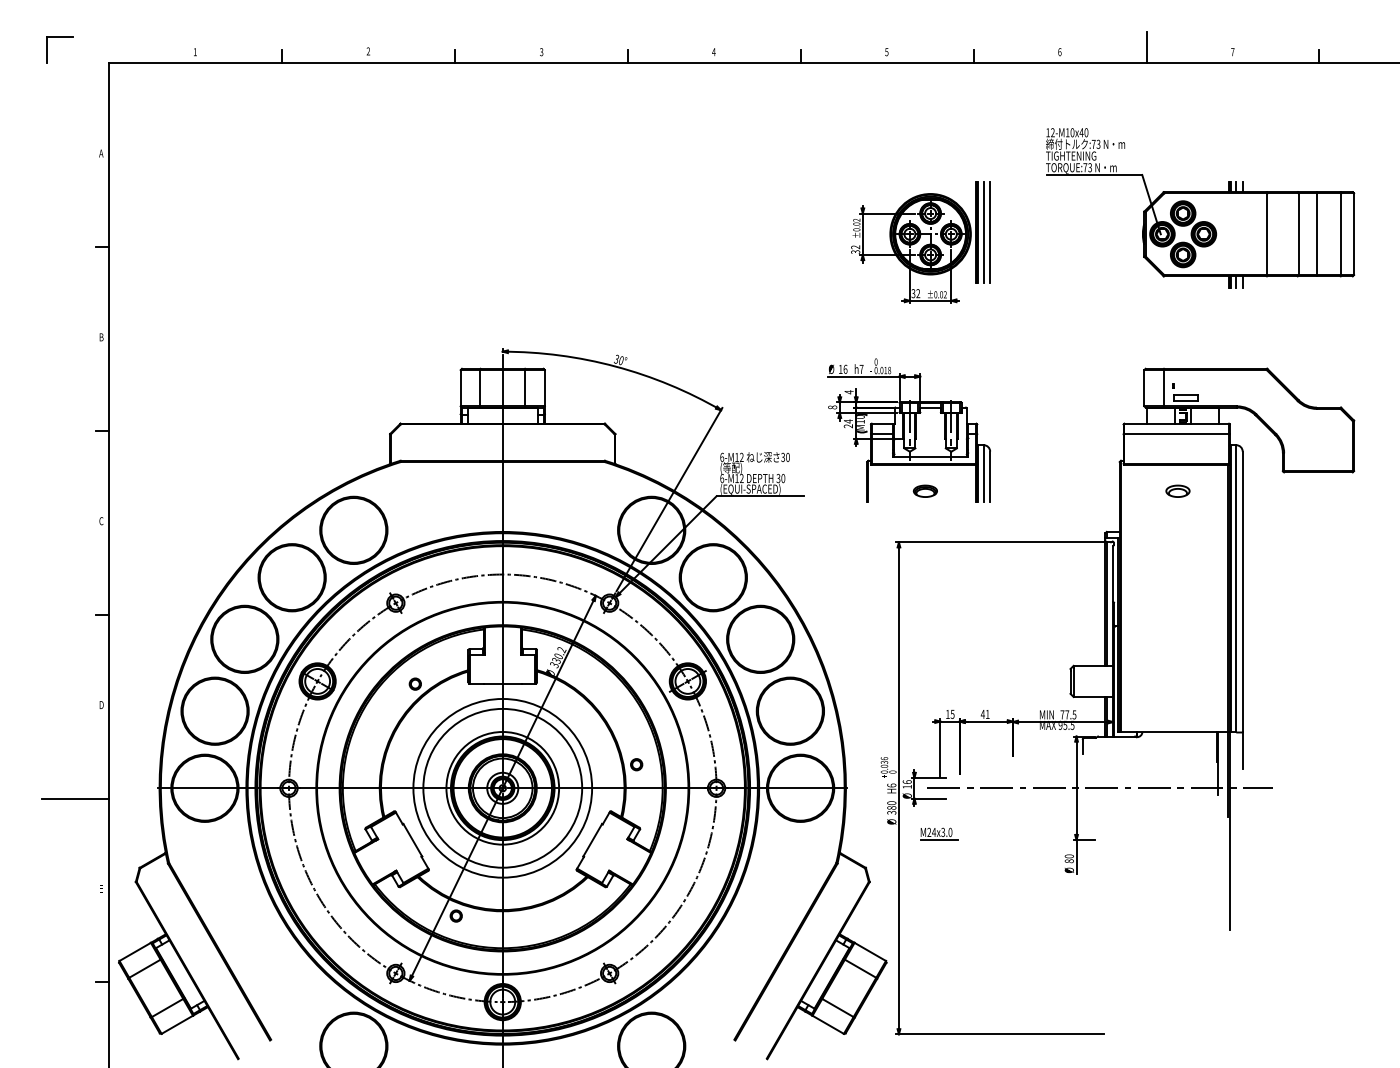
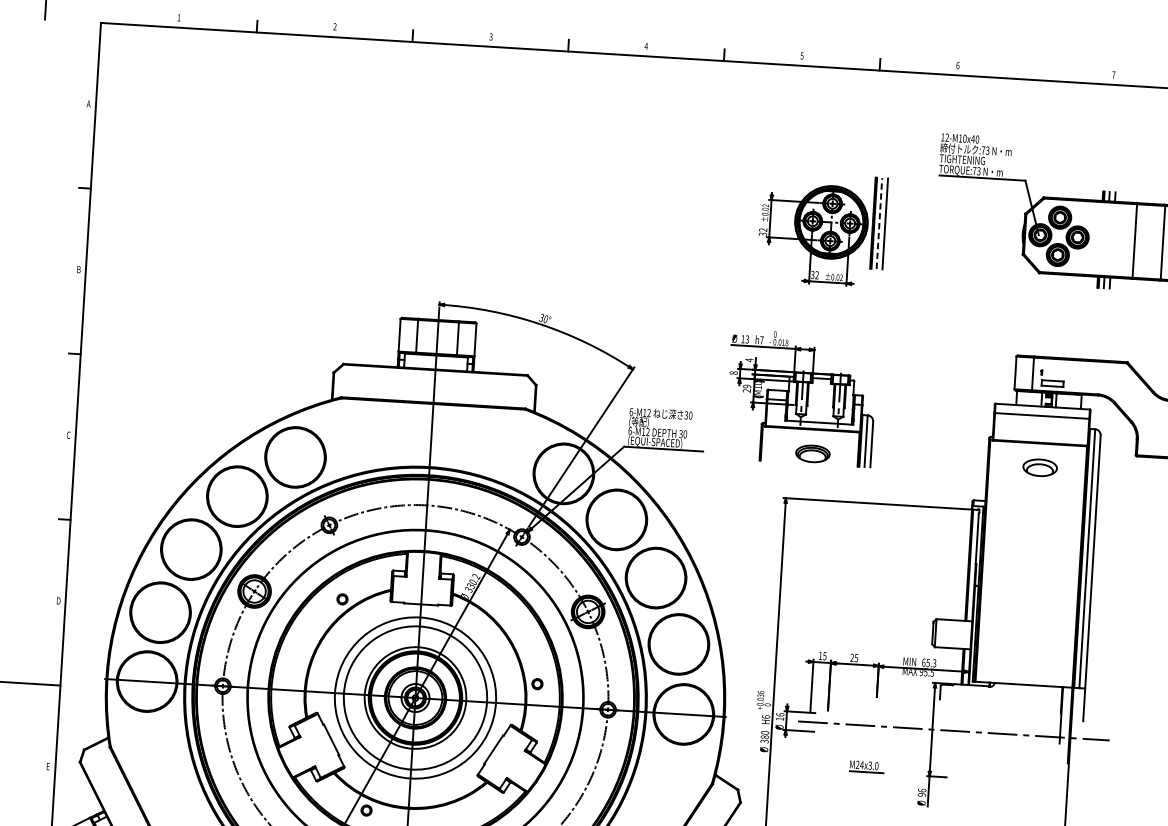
line: (1146, 47) -> (1036, 66), removed
line: (983, 231) -> (879, 222), solid -> dashed
text: (845, 368) -> (747, 338), 16 -> 13
text: (847, 421) -> (746, 386), 24 -> 29
part: (924, 490) -> (811, 452), size x1.6
part: (1177, 490) -> (1039, 466), size x1.6
text: (984, 713) -> (853, 657), 41 -> 25
text: (1068, 714) -> (929, 662), 77.5 -> 65.3
part: (939, 833) -> (866, 766), moved
text: (1068, 858) -> (921, 792), 80 -> 96

